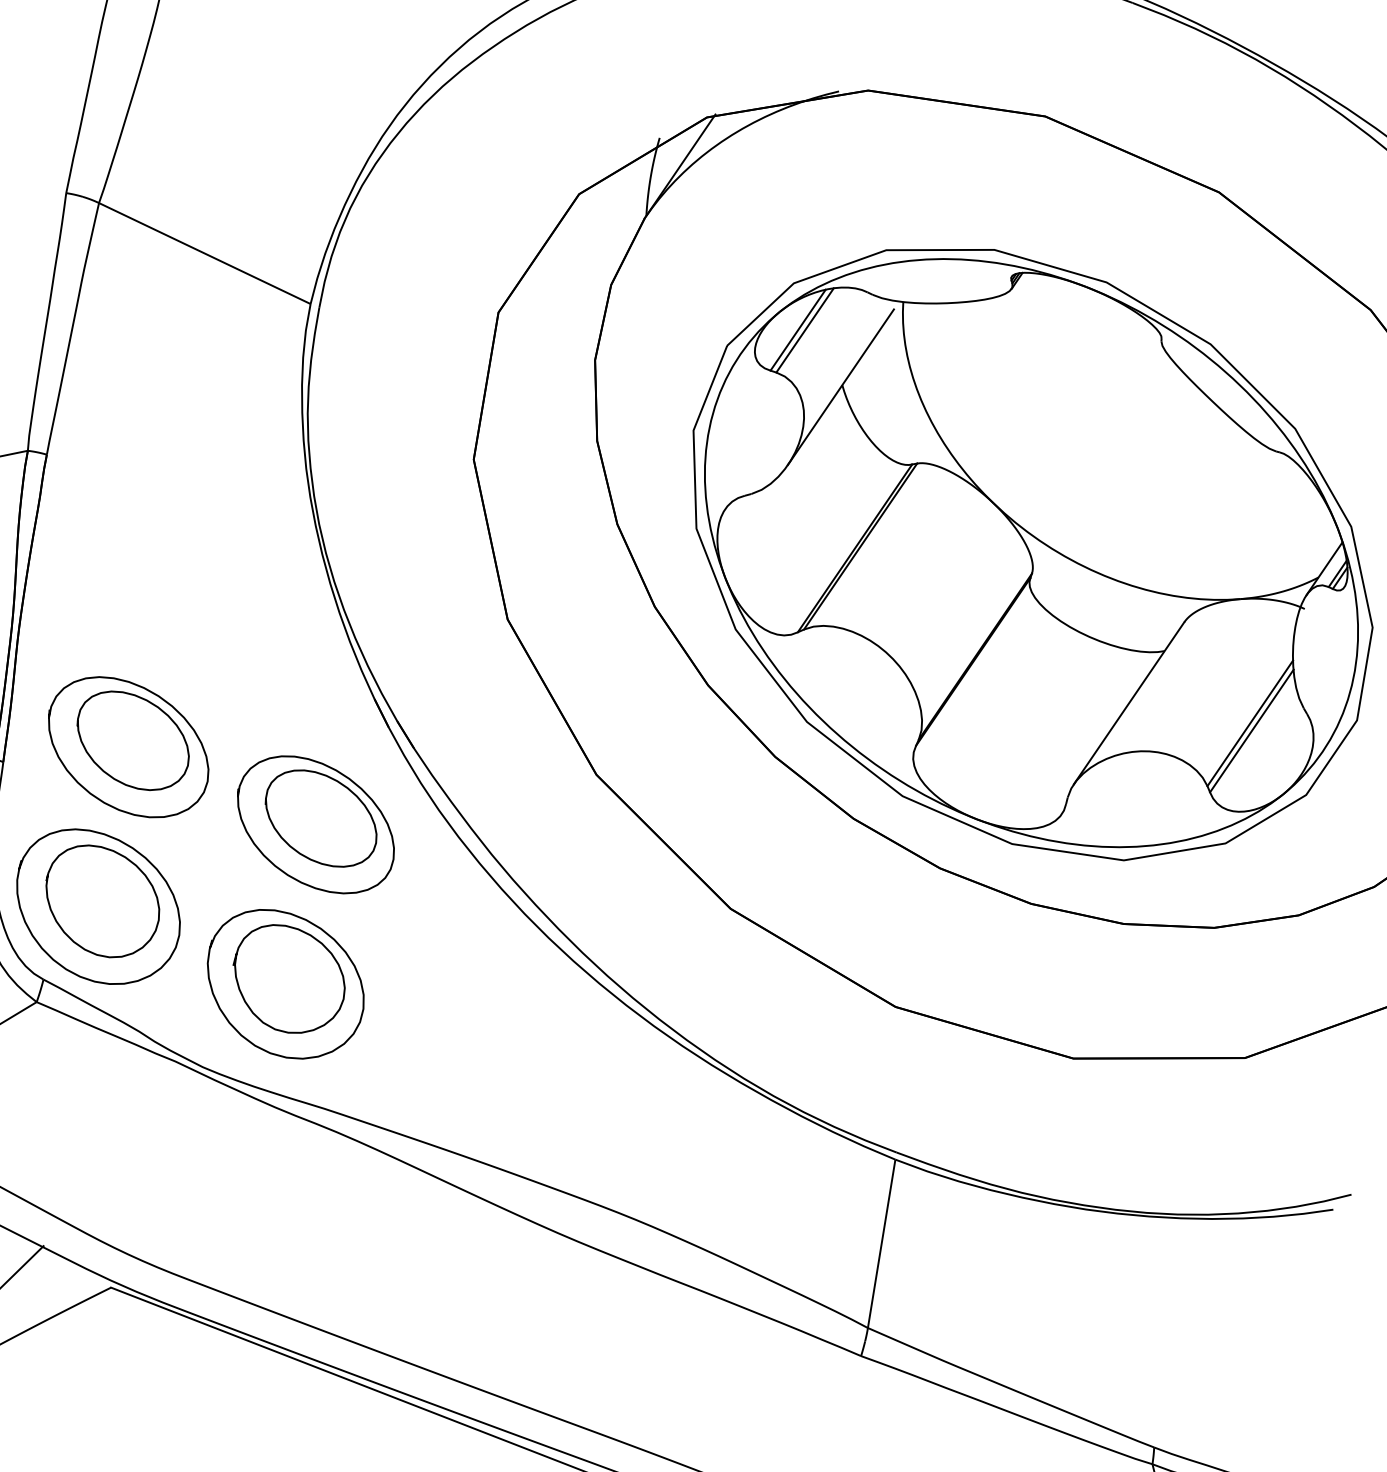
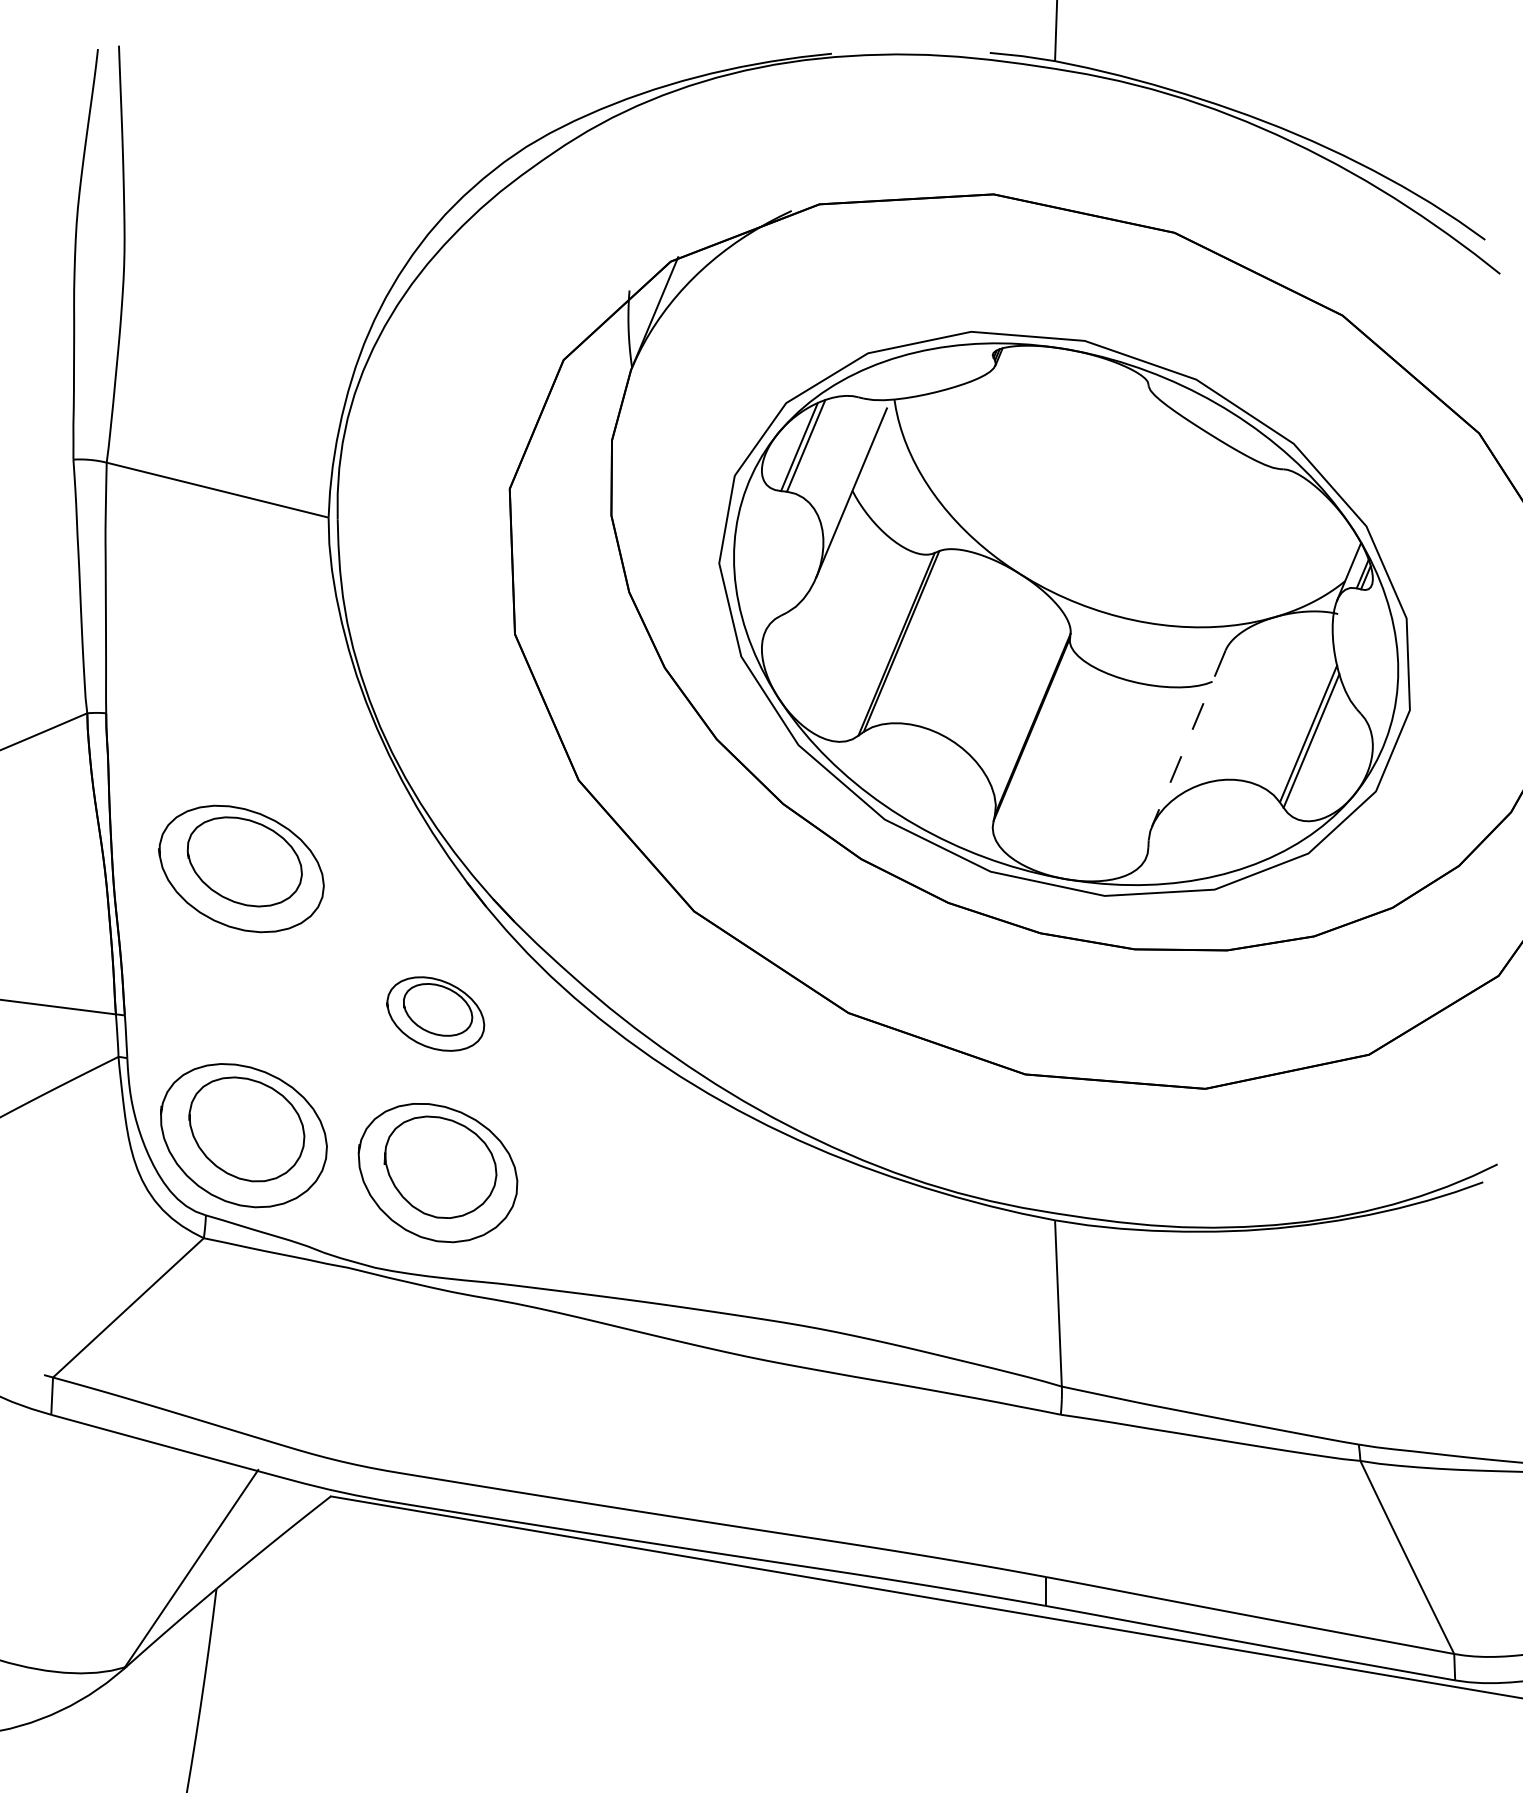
line: (1128, 703) -> (1188, 738), solid -> dashed
part: (128, 746) -> (241, 868), moved
part: (315, 824) -> (435, 1013), size x0.6

